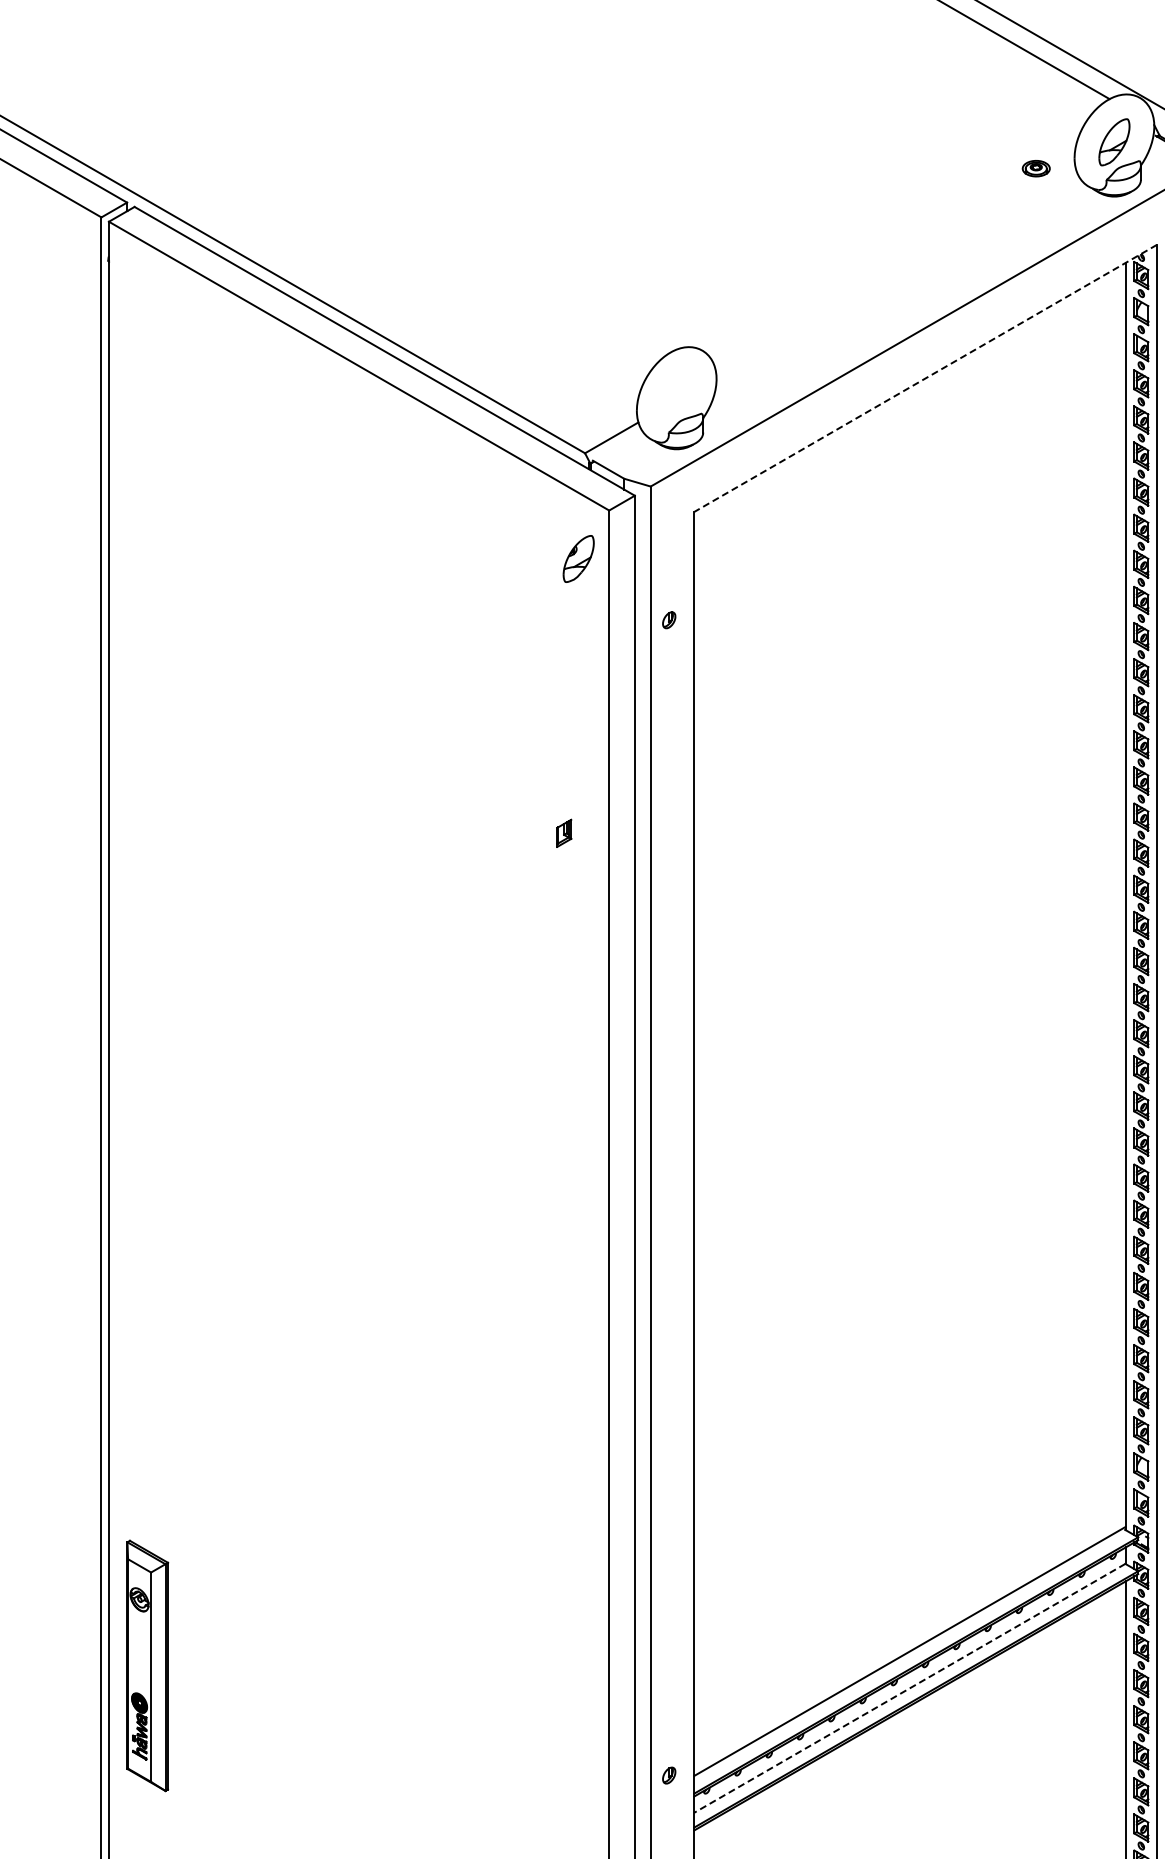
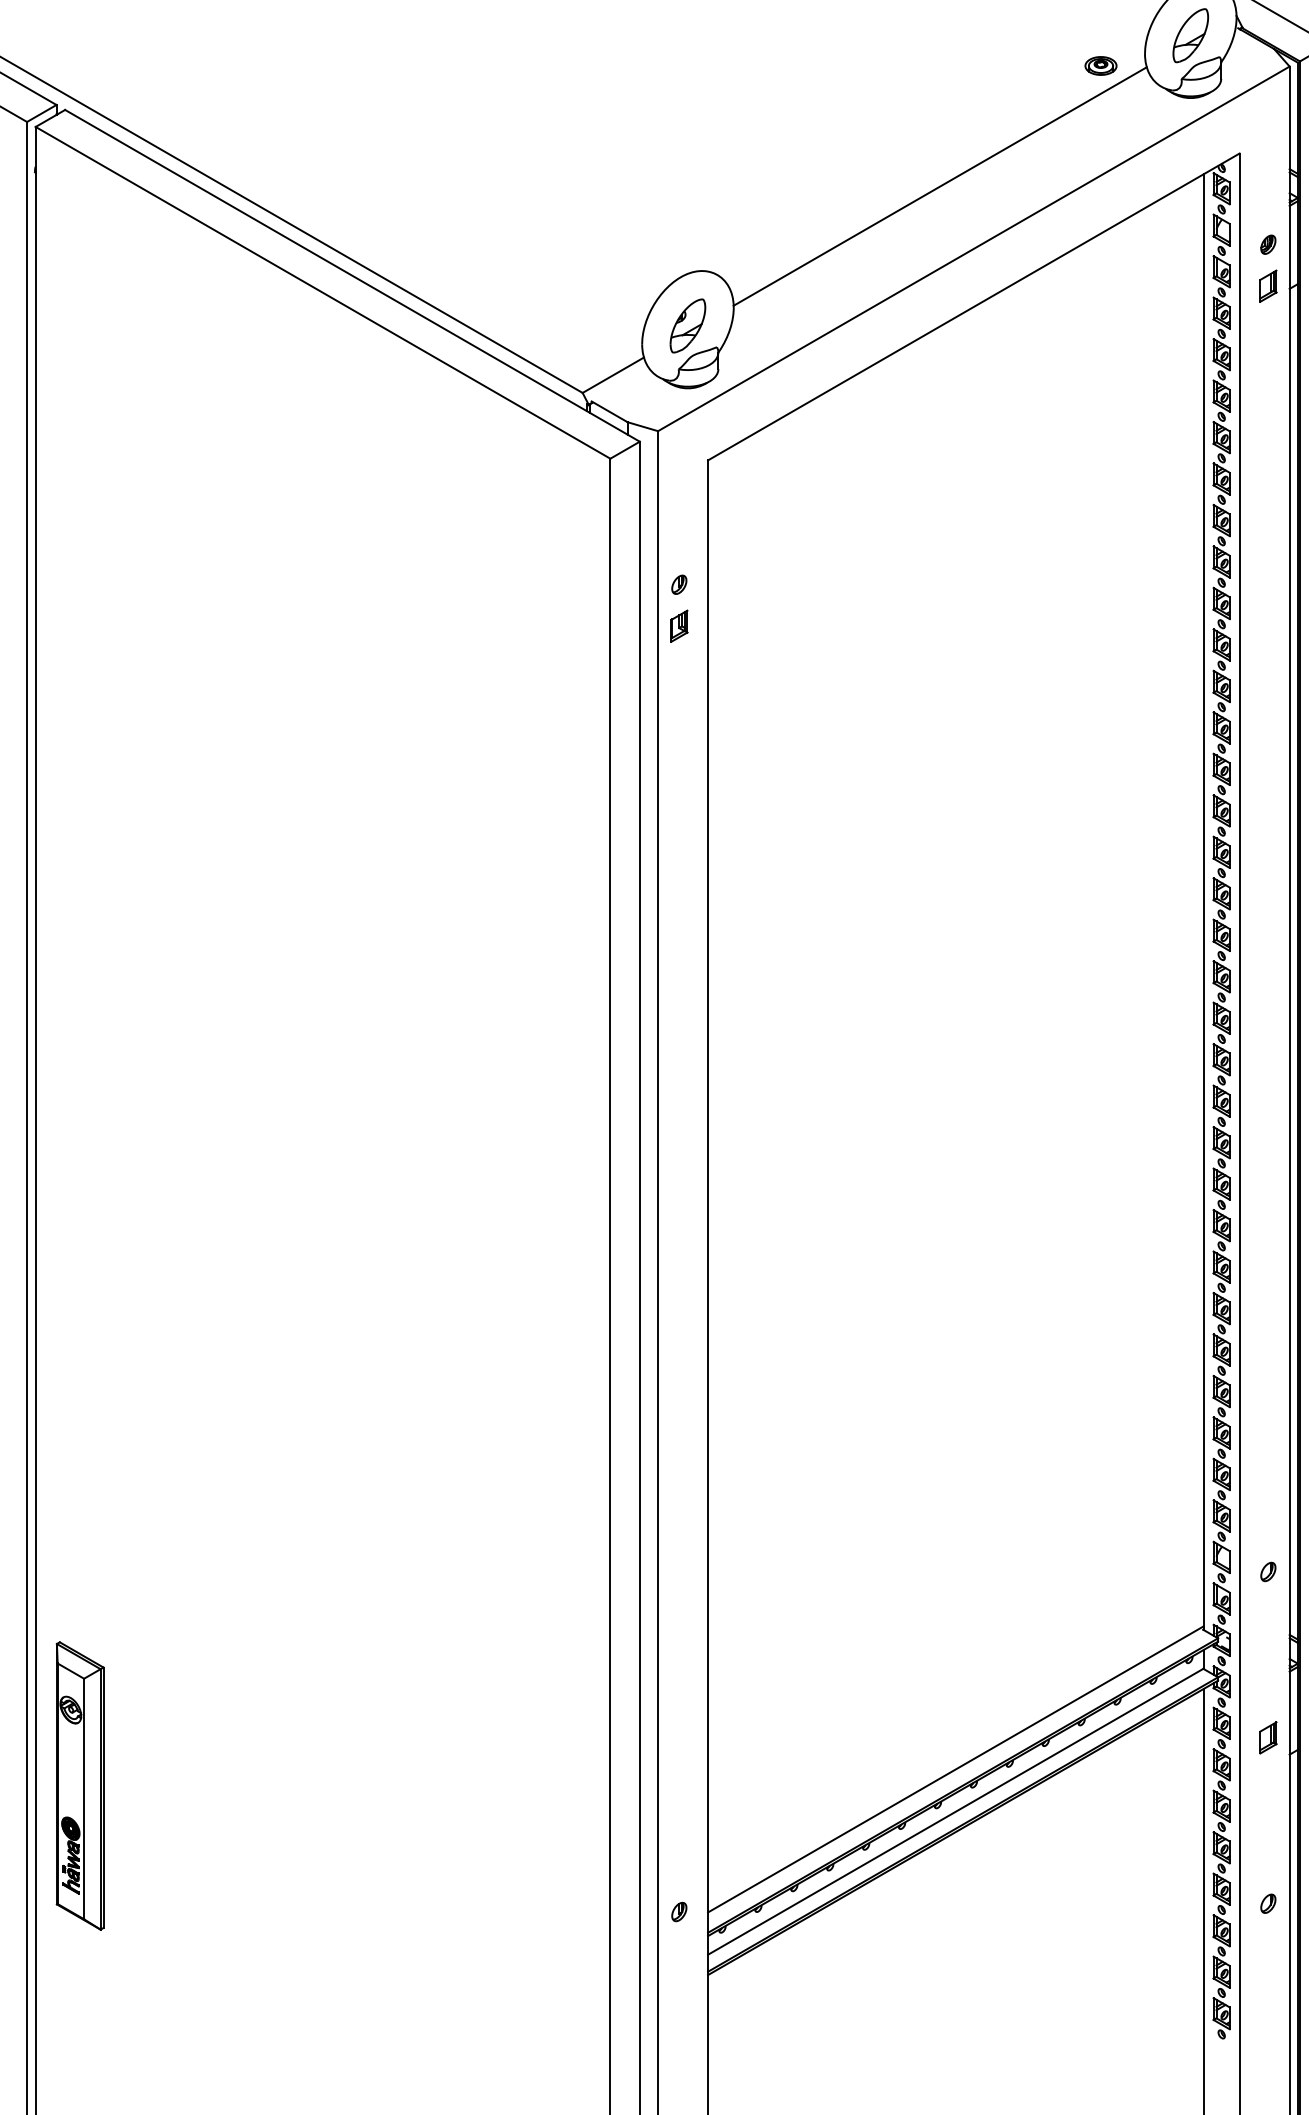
line: (896, 273) -> (940, 186), added
line: (925, 378) -> (973, 307), dashed -> solid
part: (578, 558) -> (687, 325), moved
part: (564, 832) -> (679, 625), moved
line: (909, 1688) -> (955, 1811), dashed -> solid

